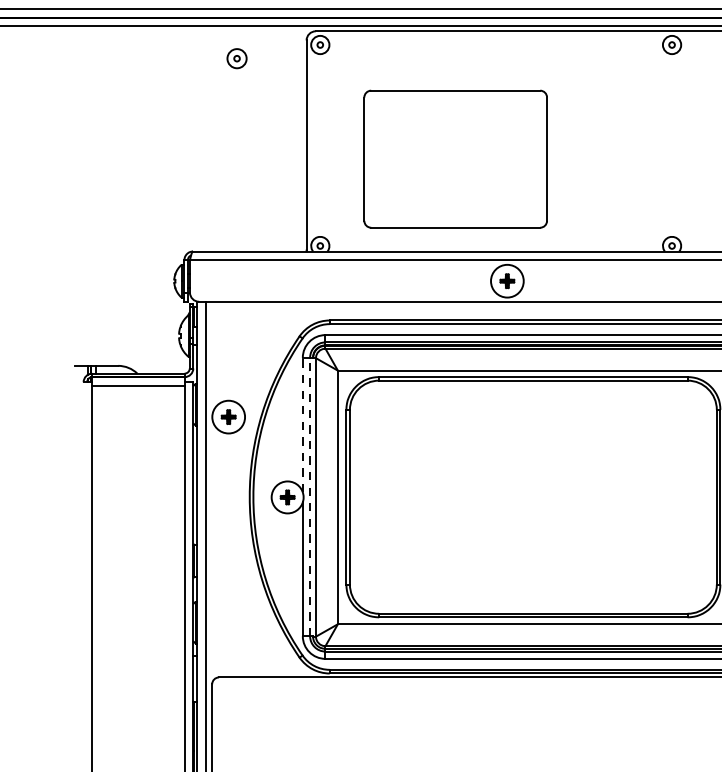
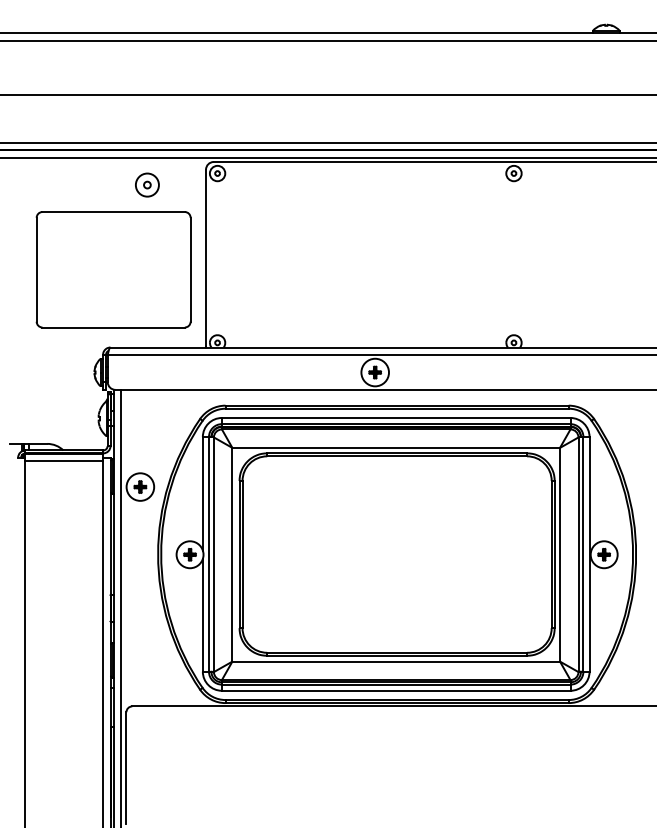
part: (237, 58) -> (147, 184), size x1.43
part: (455, 158) -> (113, 269), moved
line: (302, 424) -> (202, 493), dashed -> solid
line: (310, 495) -> (209, 553), dashed -> solid

